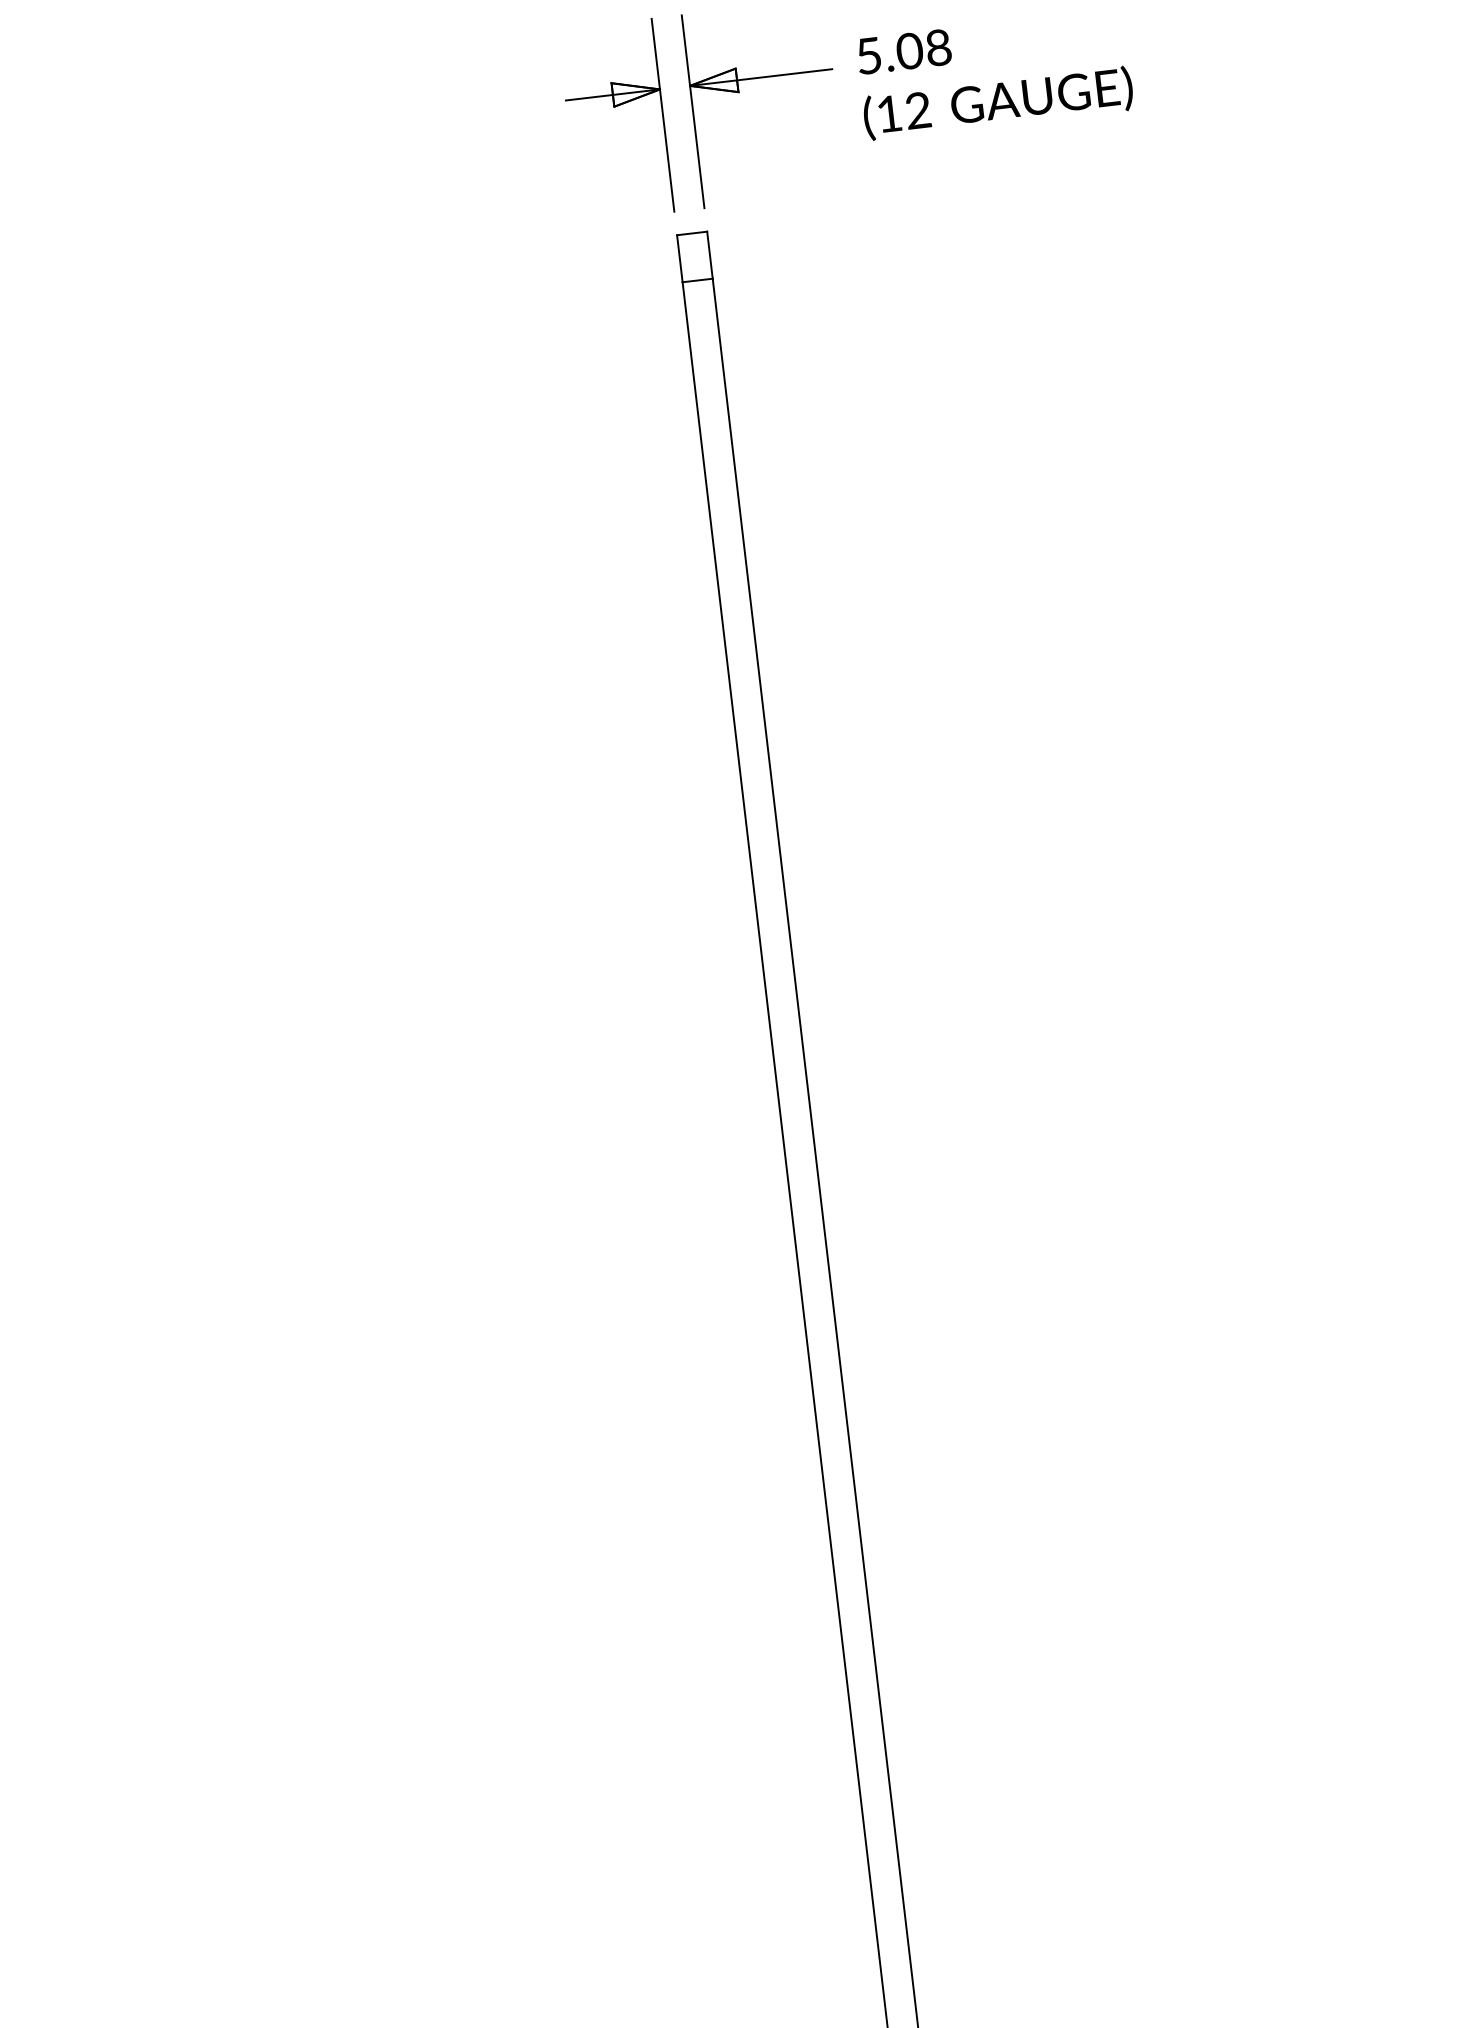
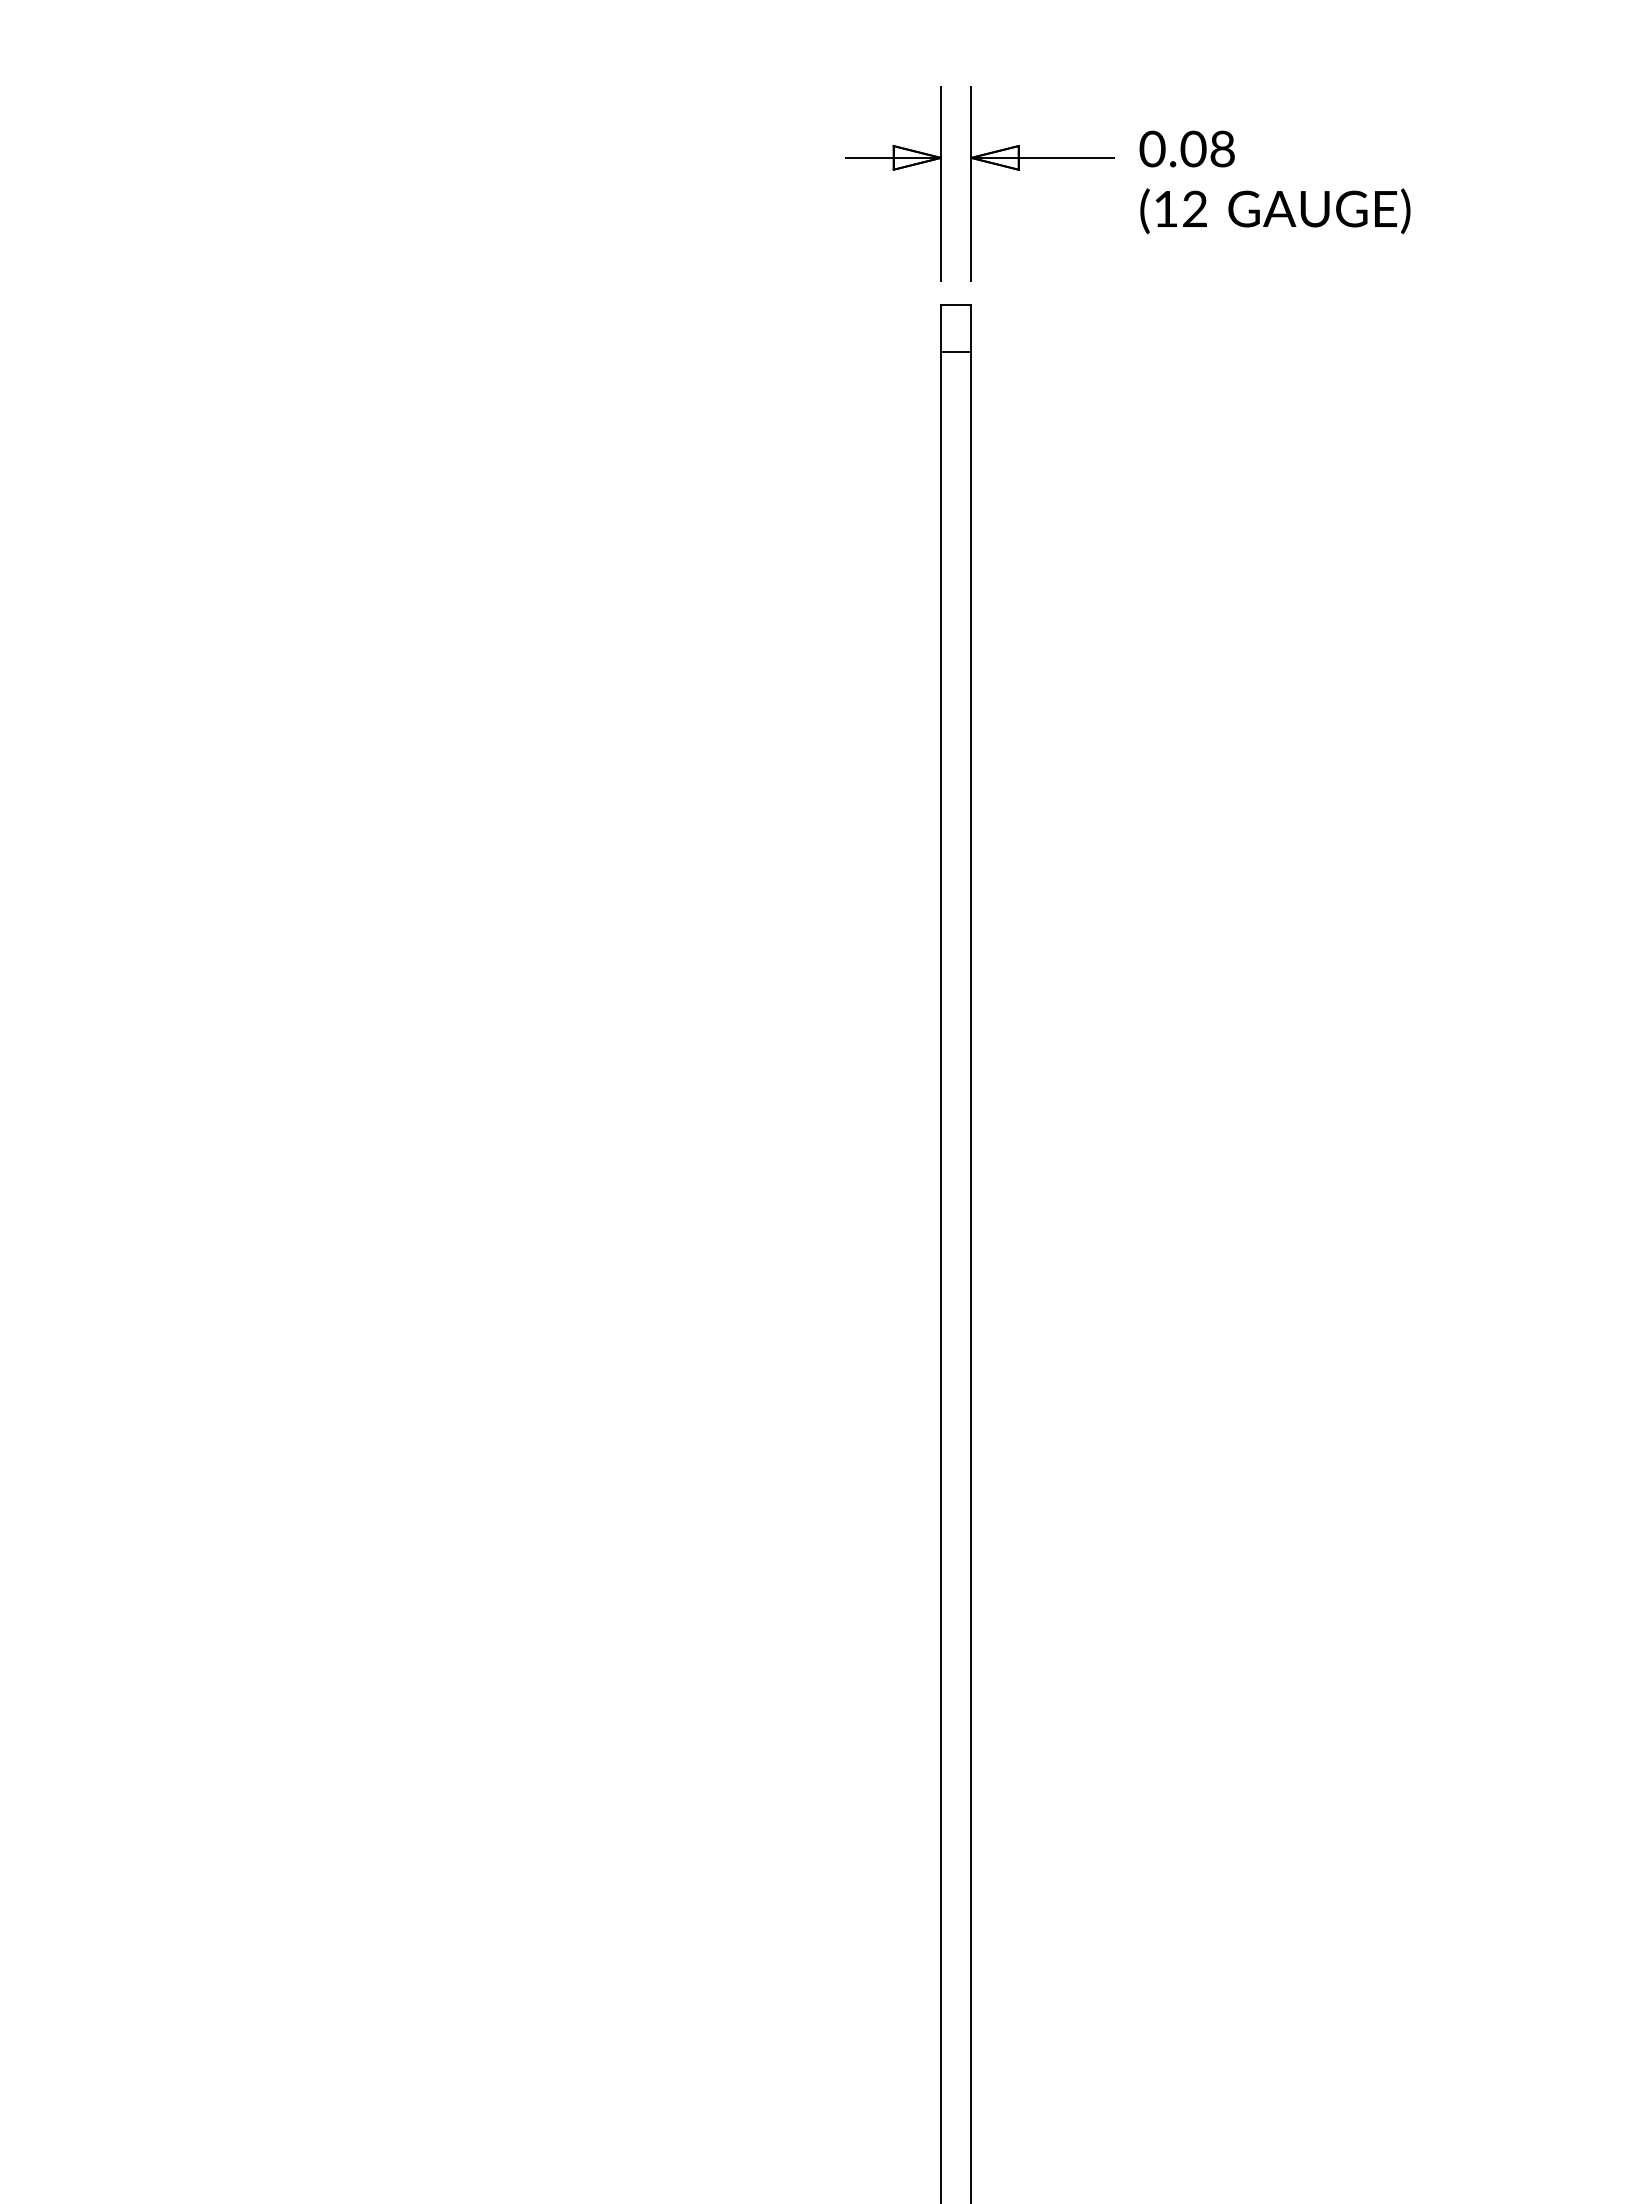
text: (868, 55) -> (1152, 148), 5.08 -> 0.08

